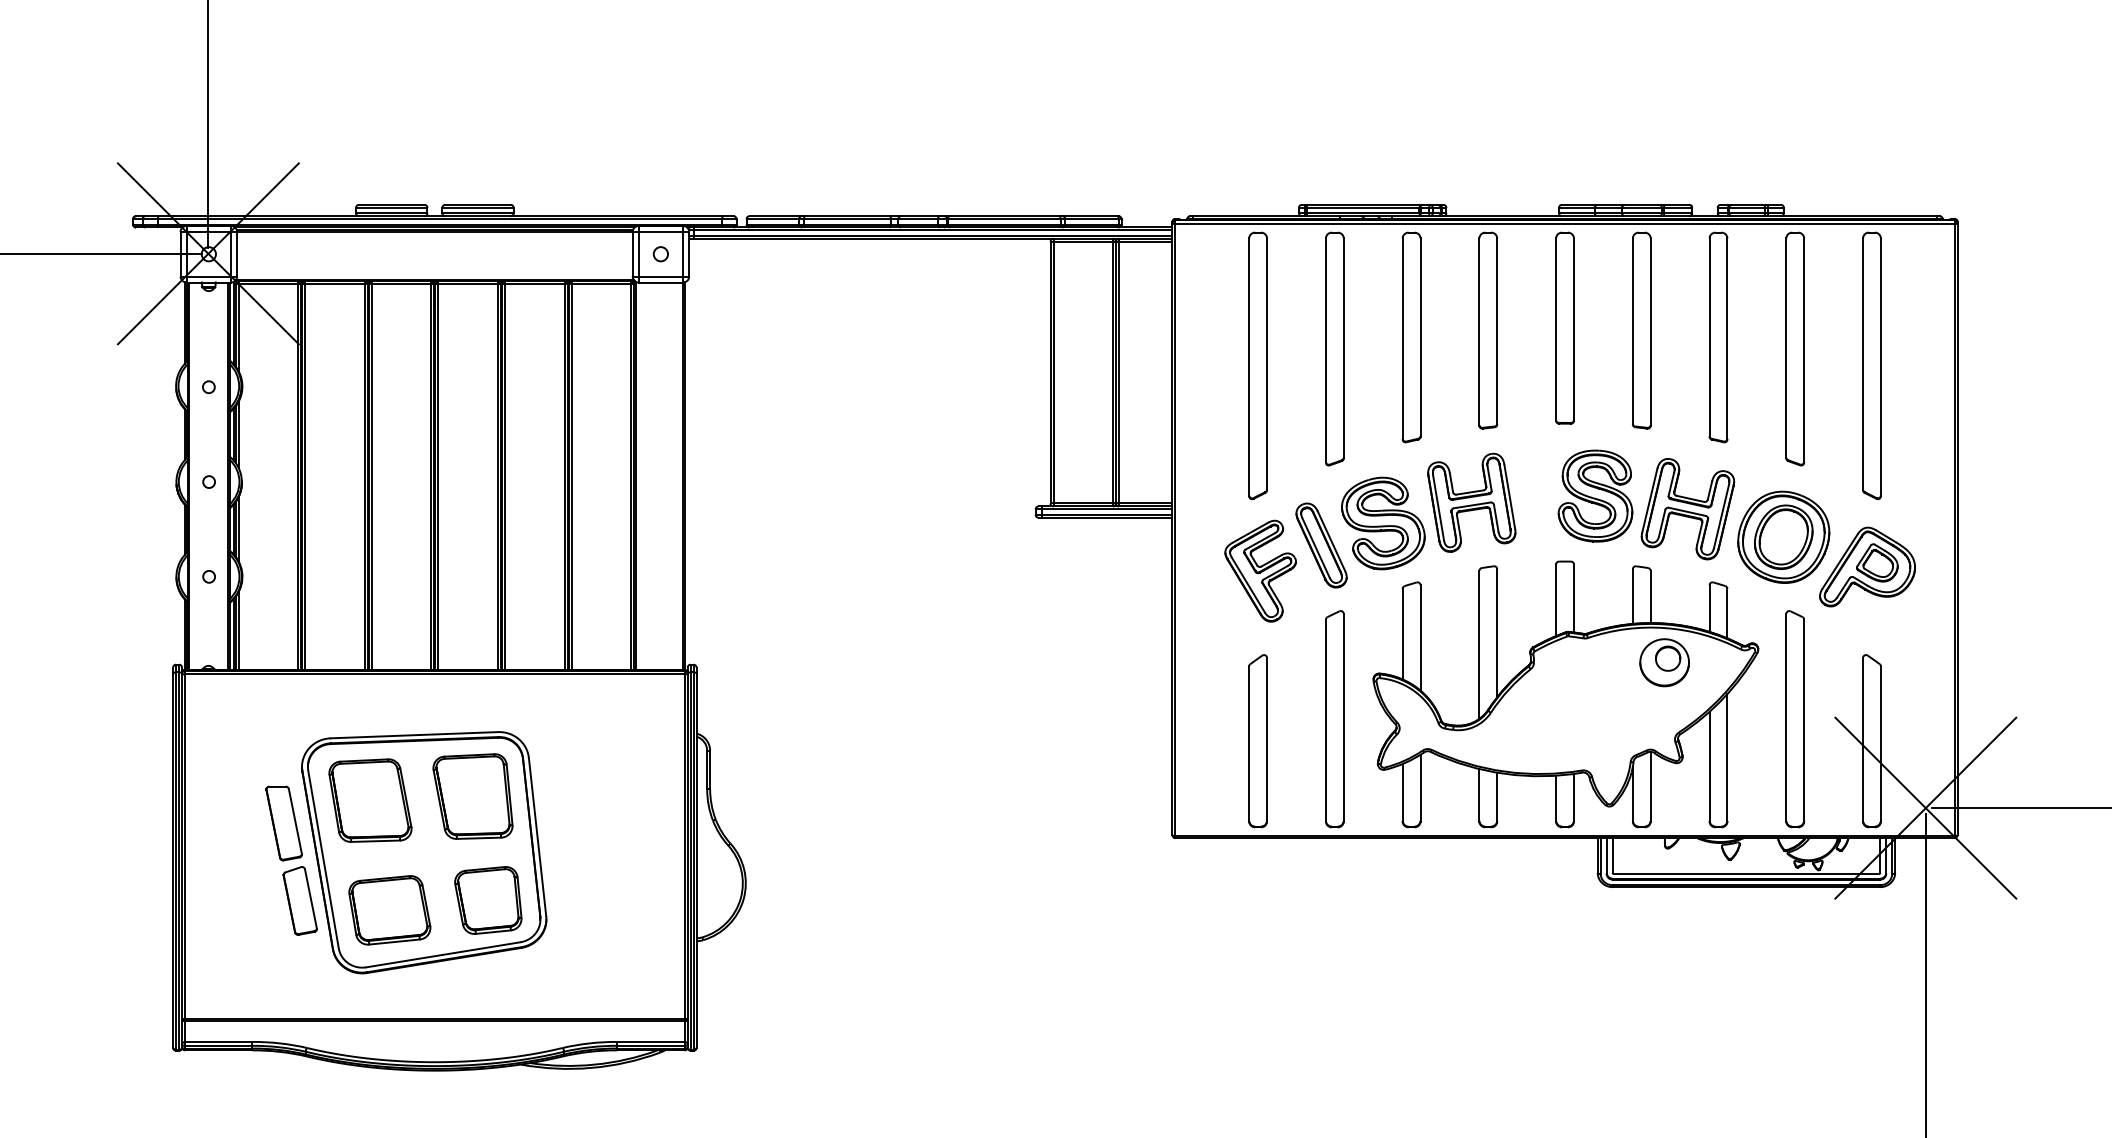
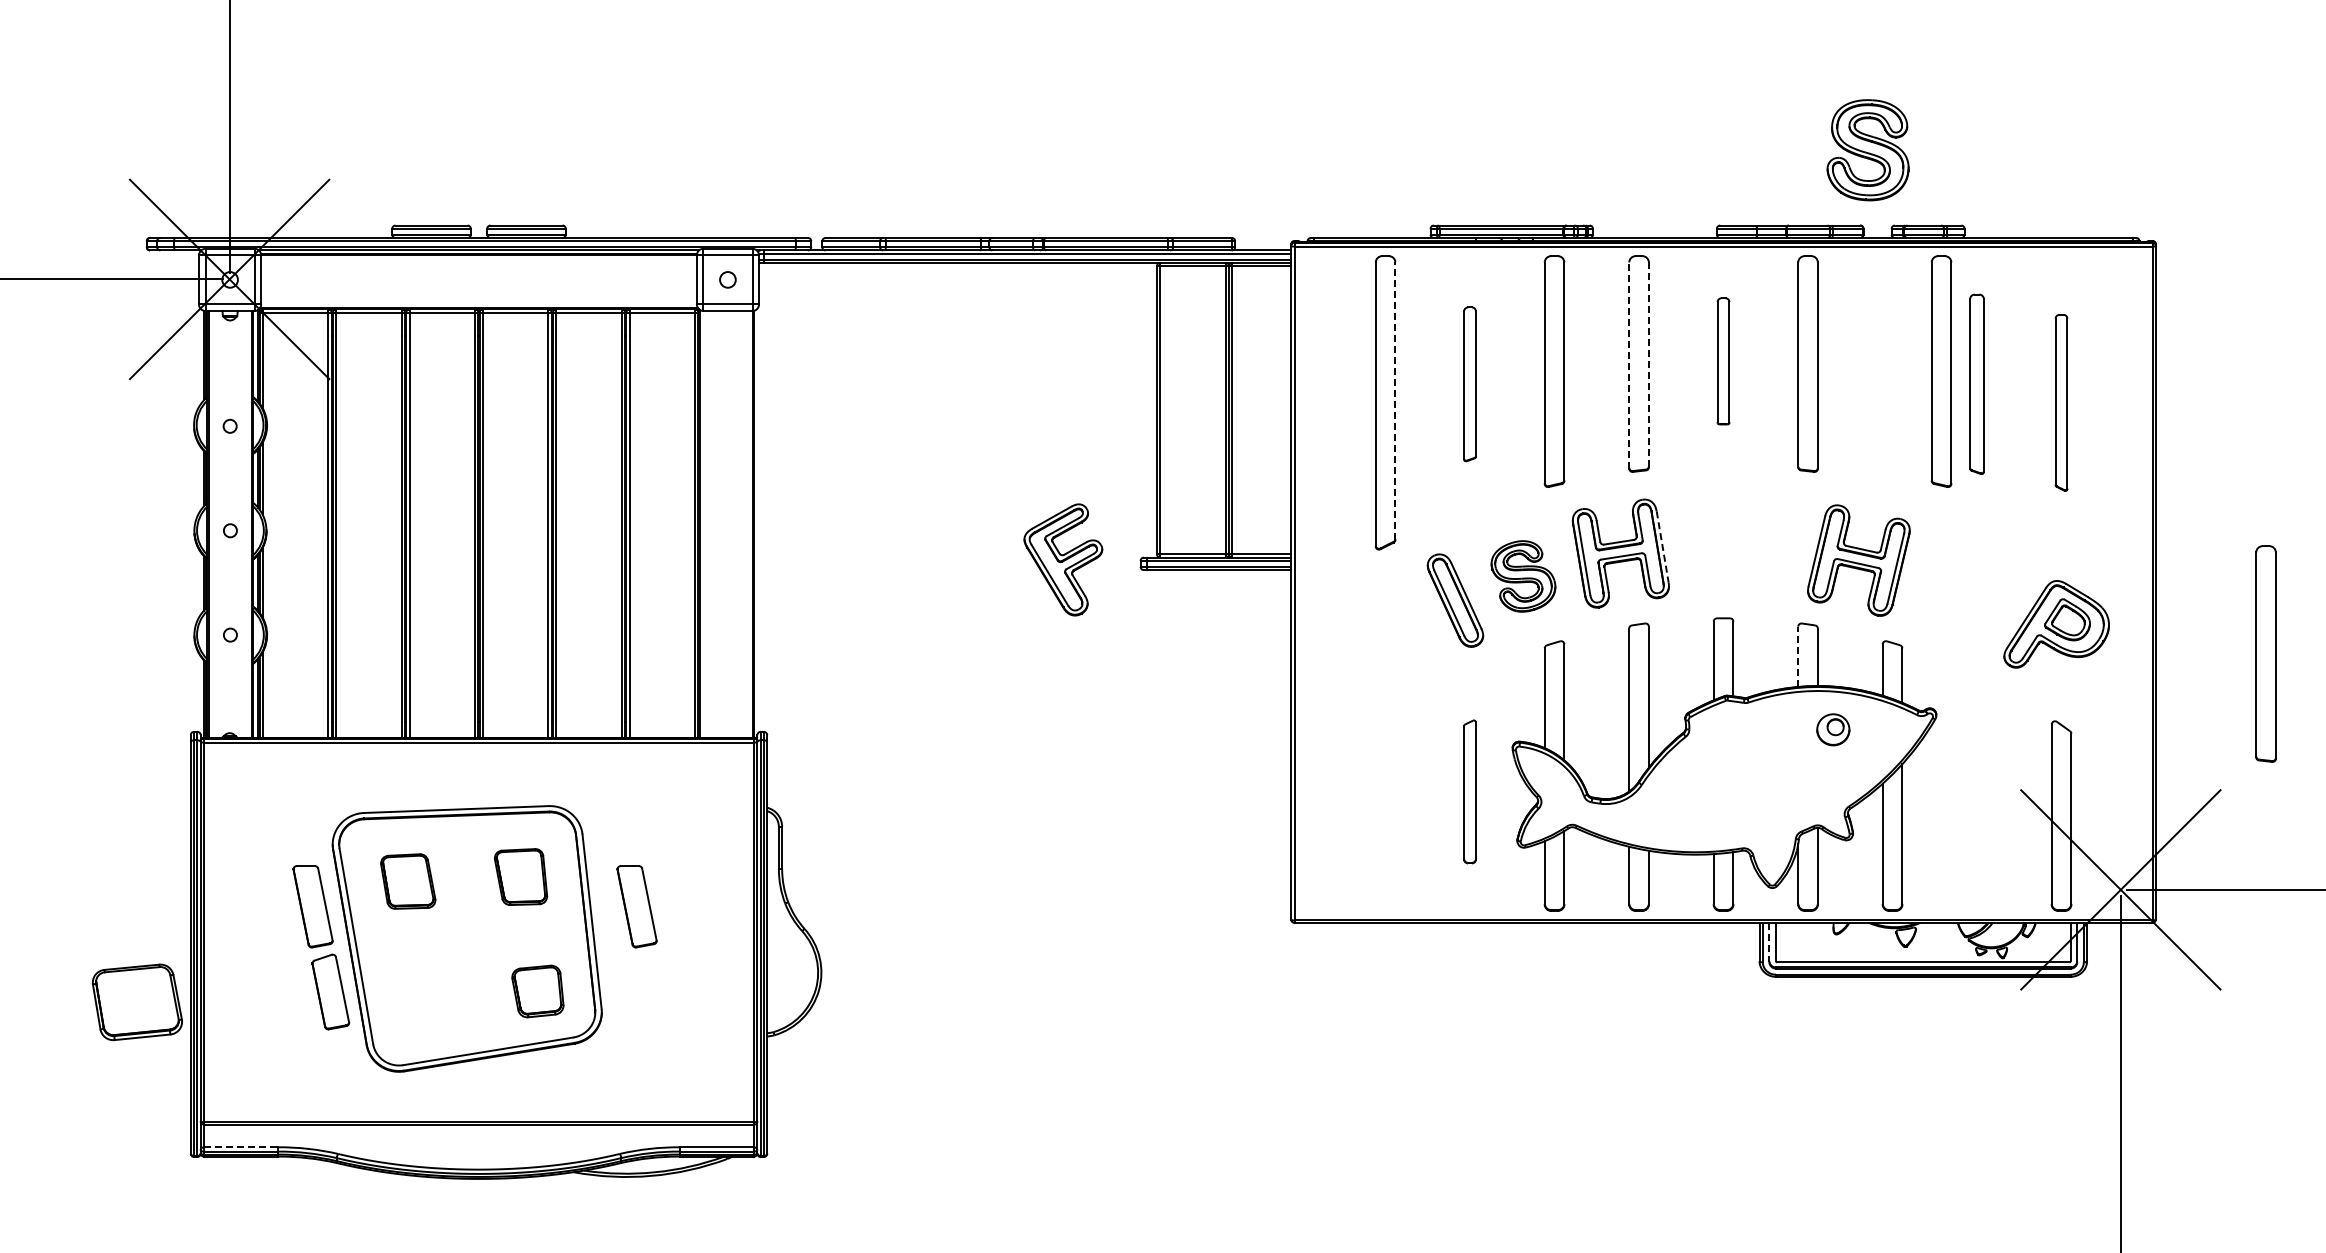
part: (1564, 328) -> (1723, 361), size x0.6
line: (1479, 331) -> (1629, 365), solid -> dashed
line: (1496, 331) -> (1648, 364), solid -> dashed
part: (1718, 337) -> (1941, 371), moved
part: (1334, 349) -> (1469, 384), size x0.6
part: (1794, 349) -> (1976, 384), size x0.7
line: (1267, 364) -> (1395, 401), solid -> dashed
part: (1871, 365) -> (2061, 402), size x0.6
part: (1594, 496) -> (1867, 150), moved
line: (1509, 497) -> (1662, 547), solid -> dashed
part: (1383, 523) -> (1523, 576), size x0.7
part: (1783, 537) -> (1964, 591), removed
part: (1260, 570) -> (1063, 559), moved
part: (2057, 593) -> (2265, 653), added
line: (1633, 596) -> (1798, 656), solid -> dashed
part: (1664, 662) -> (1833, 729), size x0.6
part: (1334, 718) -> (1469, 791), size x0.6
part: (1794, 718) -> (1976, 791), removed
part: (1258, 740) -> (1385, 815), removed
part: (472, 796) -> (520, 876), size x0.6
part: (370, 800) -> (408, 881), size x0.6
part: (577, 823) -> (636, 906), added
line: (1606, 855) -> (1769, 942), solid -> dashed
part: (487, 900) -> (537, 991), size x0.7
part: (389, 910) -> (136, 1002), moved
line: (219, 1042) -> (241, 1147), solid -> dashed

